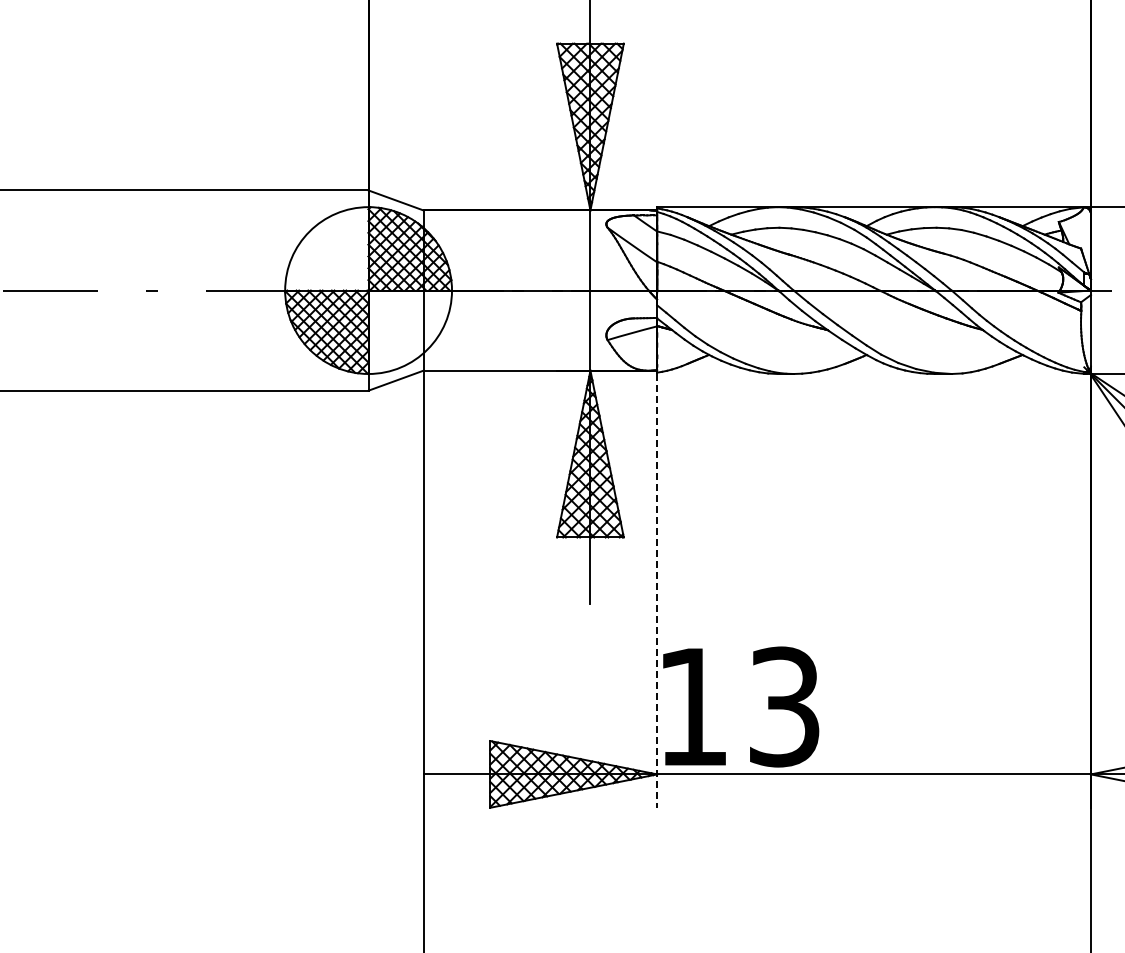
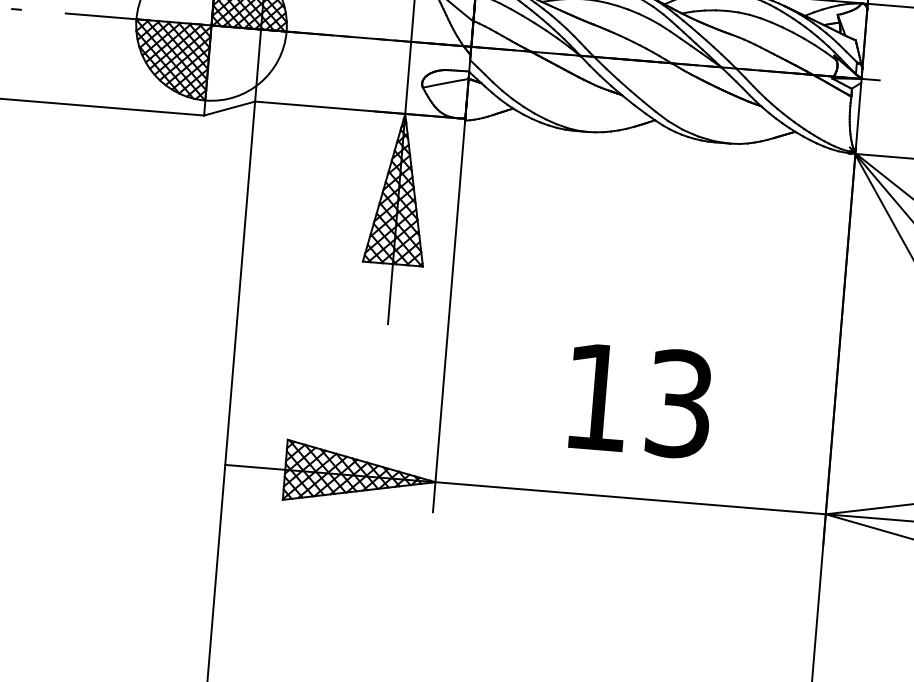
line: (657, 590) -> (449, 316), dashed -> solid
text: (741, 706) -> (640, 400), moved

